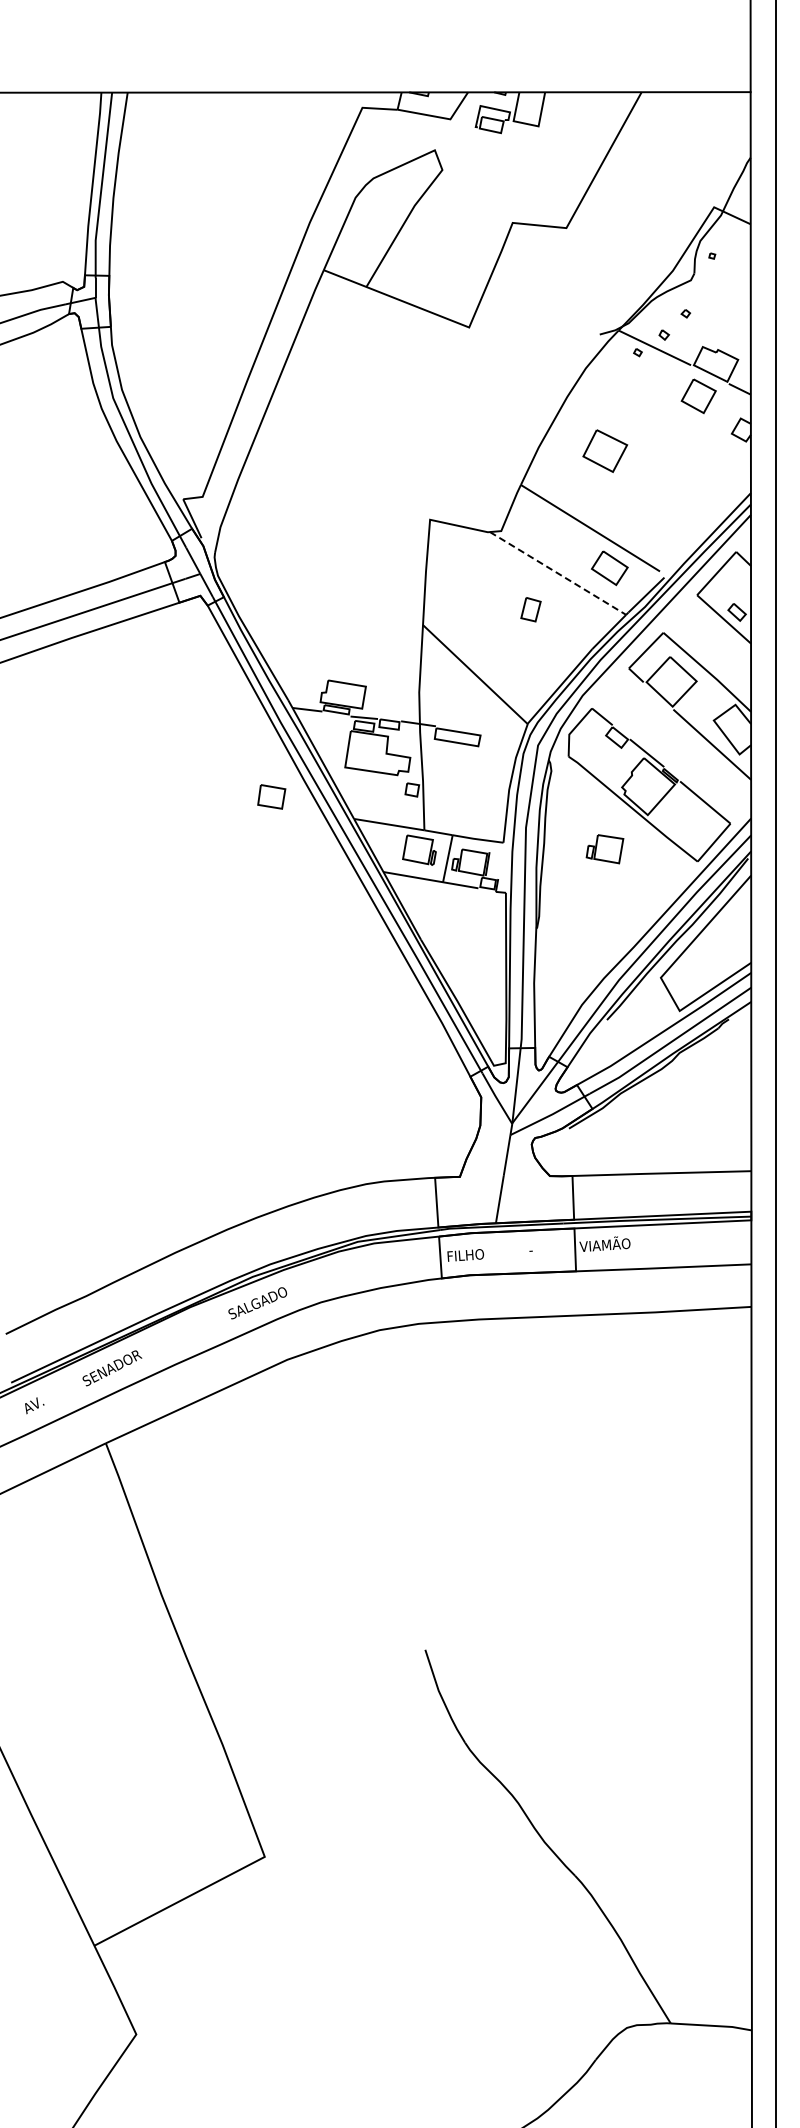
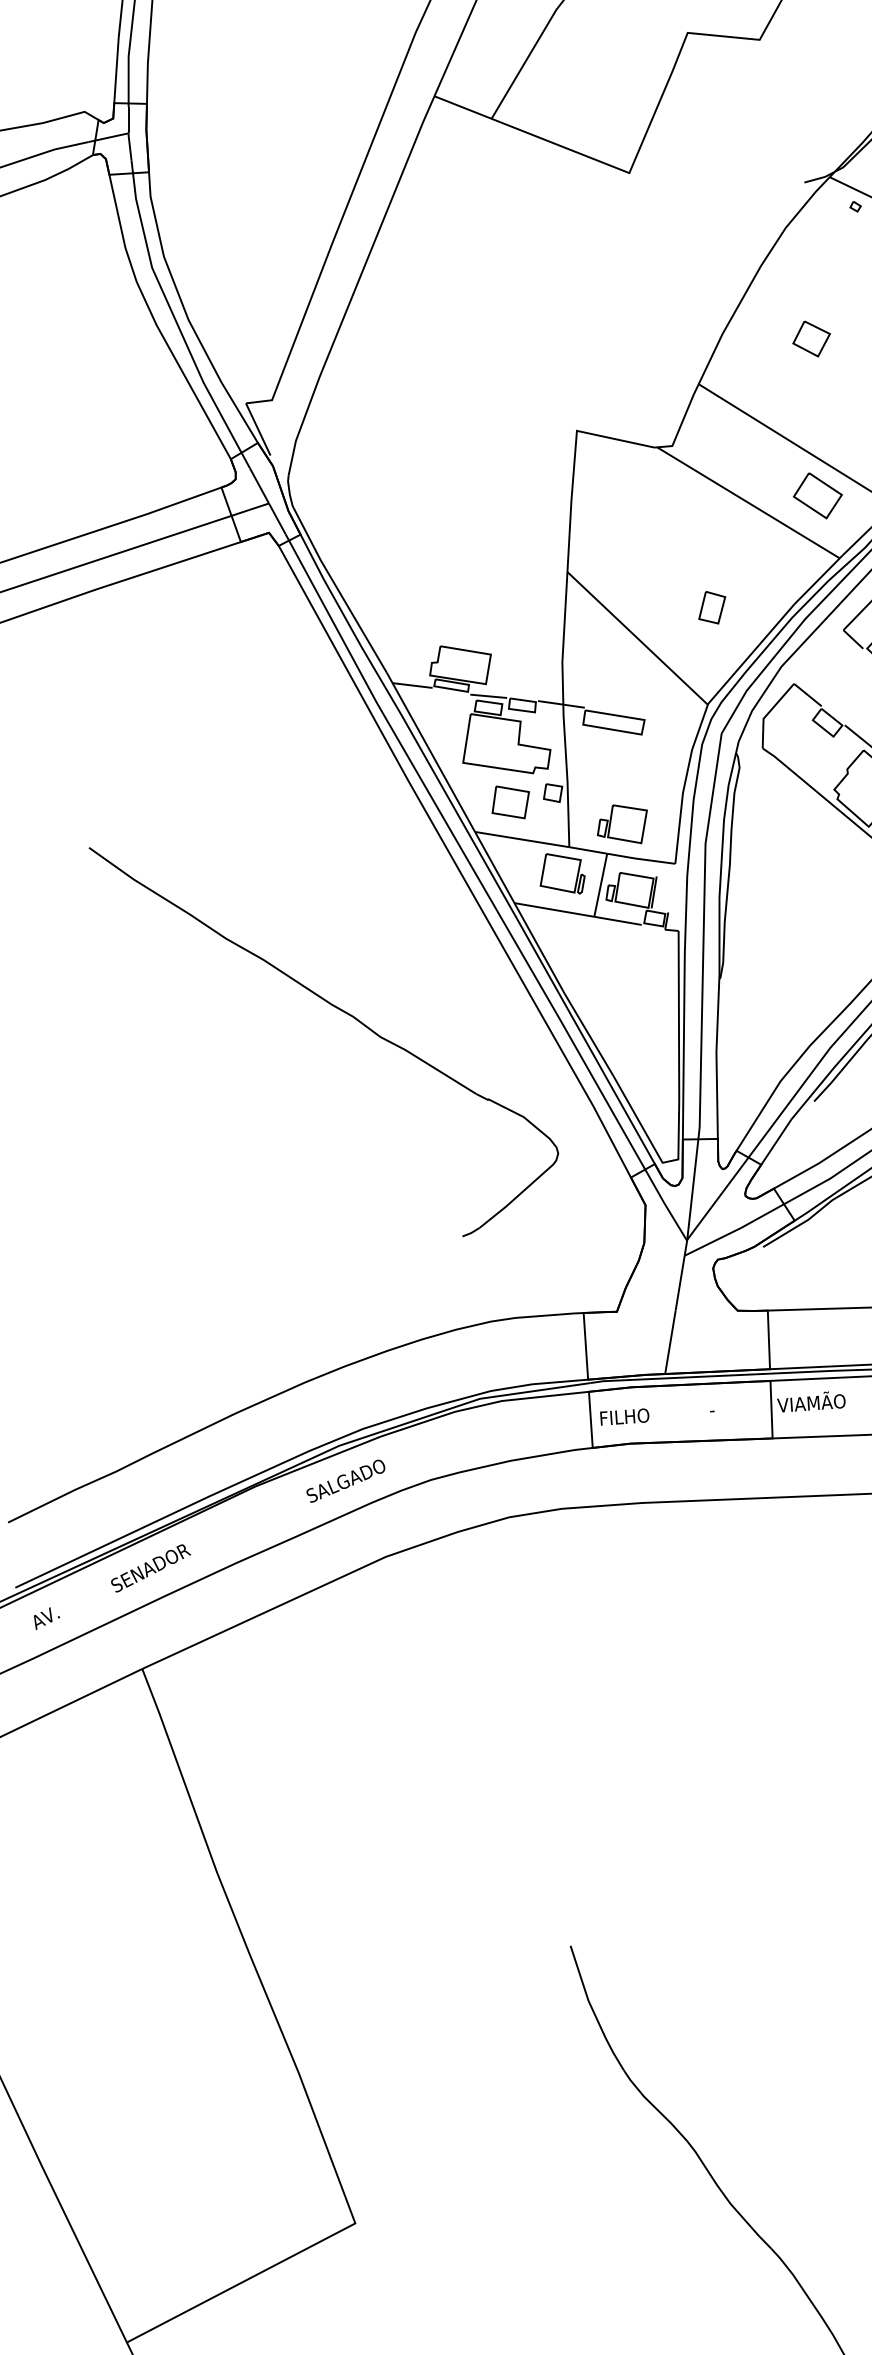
part: (604, 451) -> (810, 339), size x0.62
line: (558, 573) -> (749, 502), dashed -> solid
part: (530, 609) -> (711, 607), moved
part: (271, 796) -> (510, 801), moved
part: (604, 849) -> (621, 824), moved
part: (251, 951) -> (337, 1009), added

